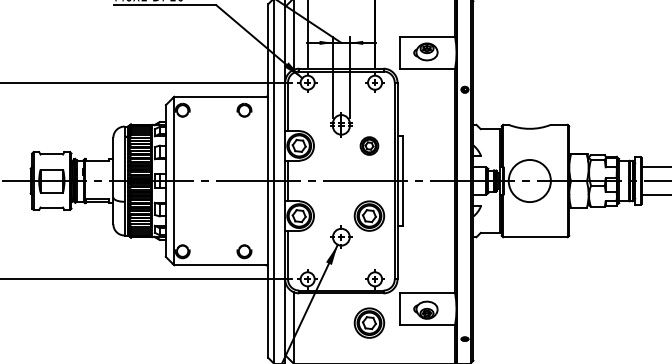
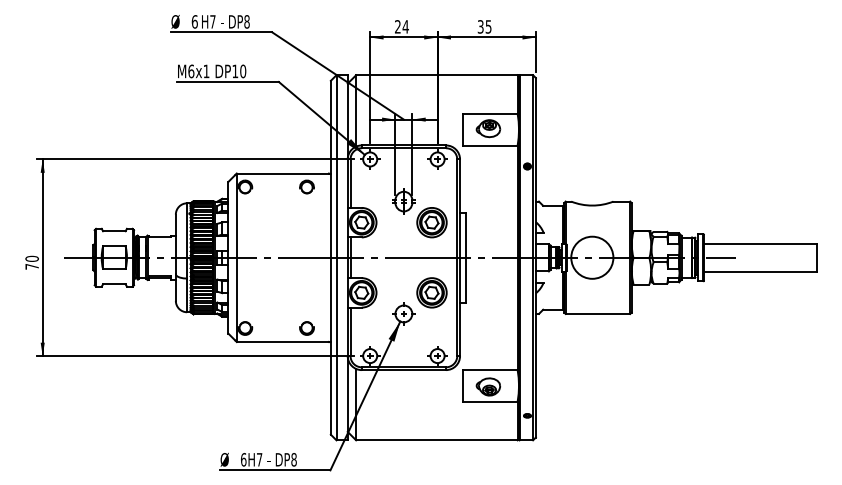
part: (368, 145) -> (431, 222), size x1.67
part: (368, 322) -> (431, 399), removed

